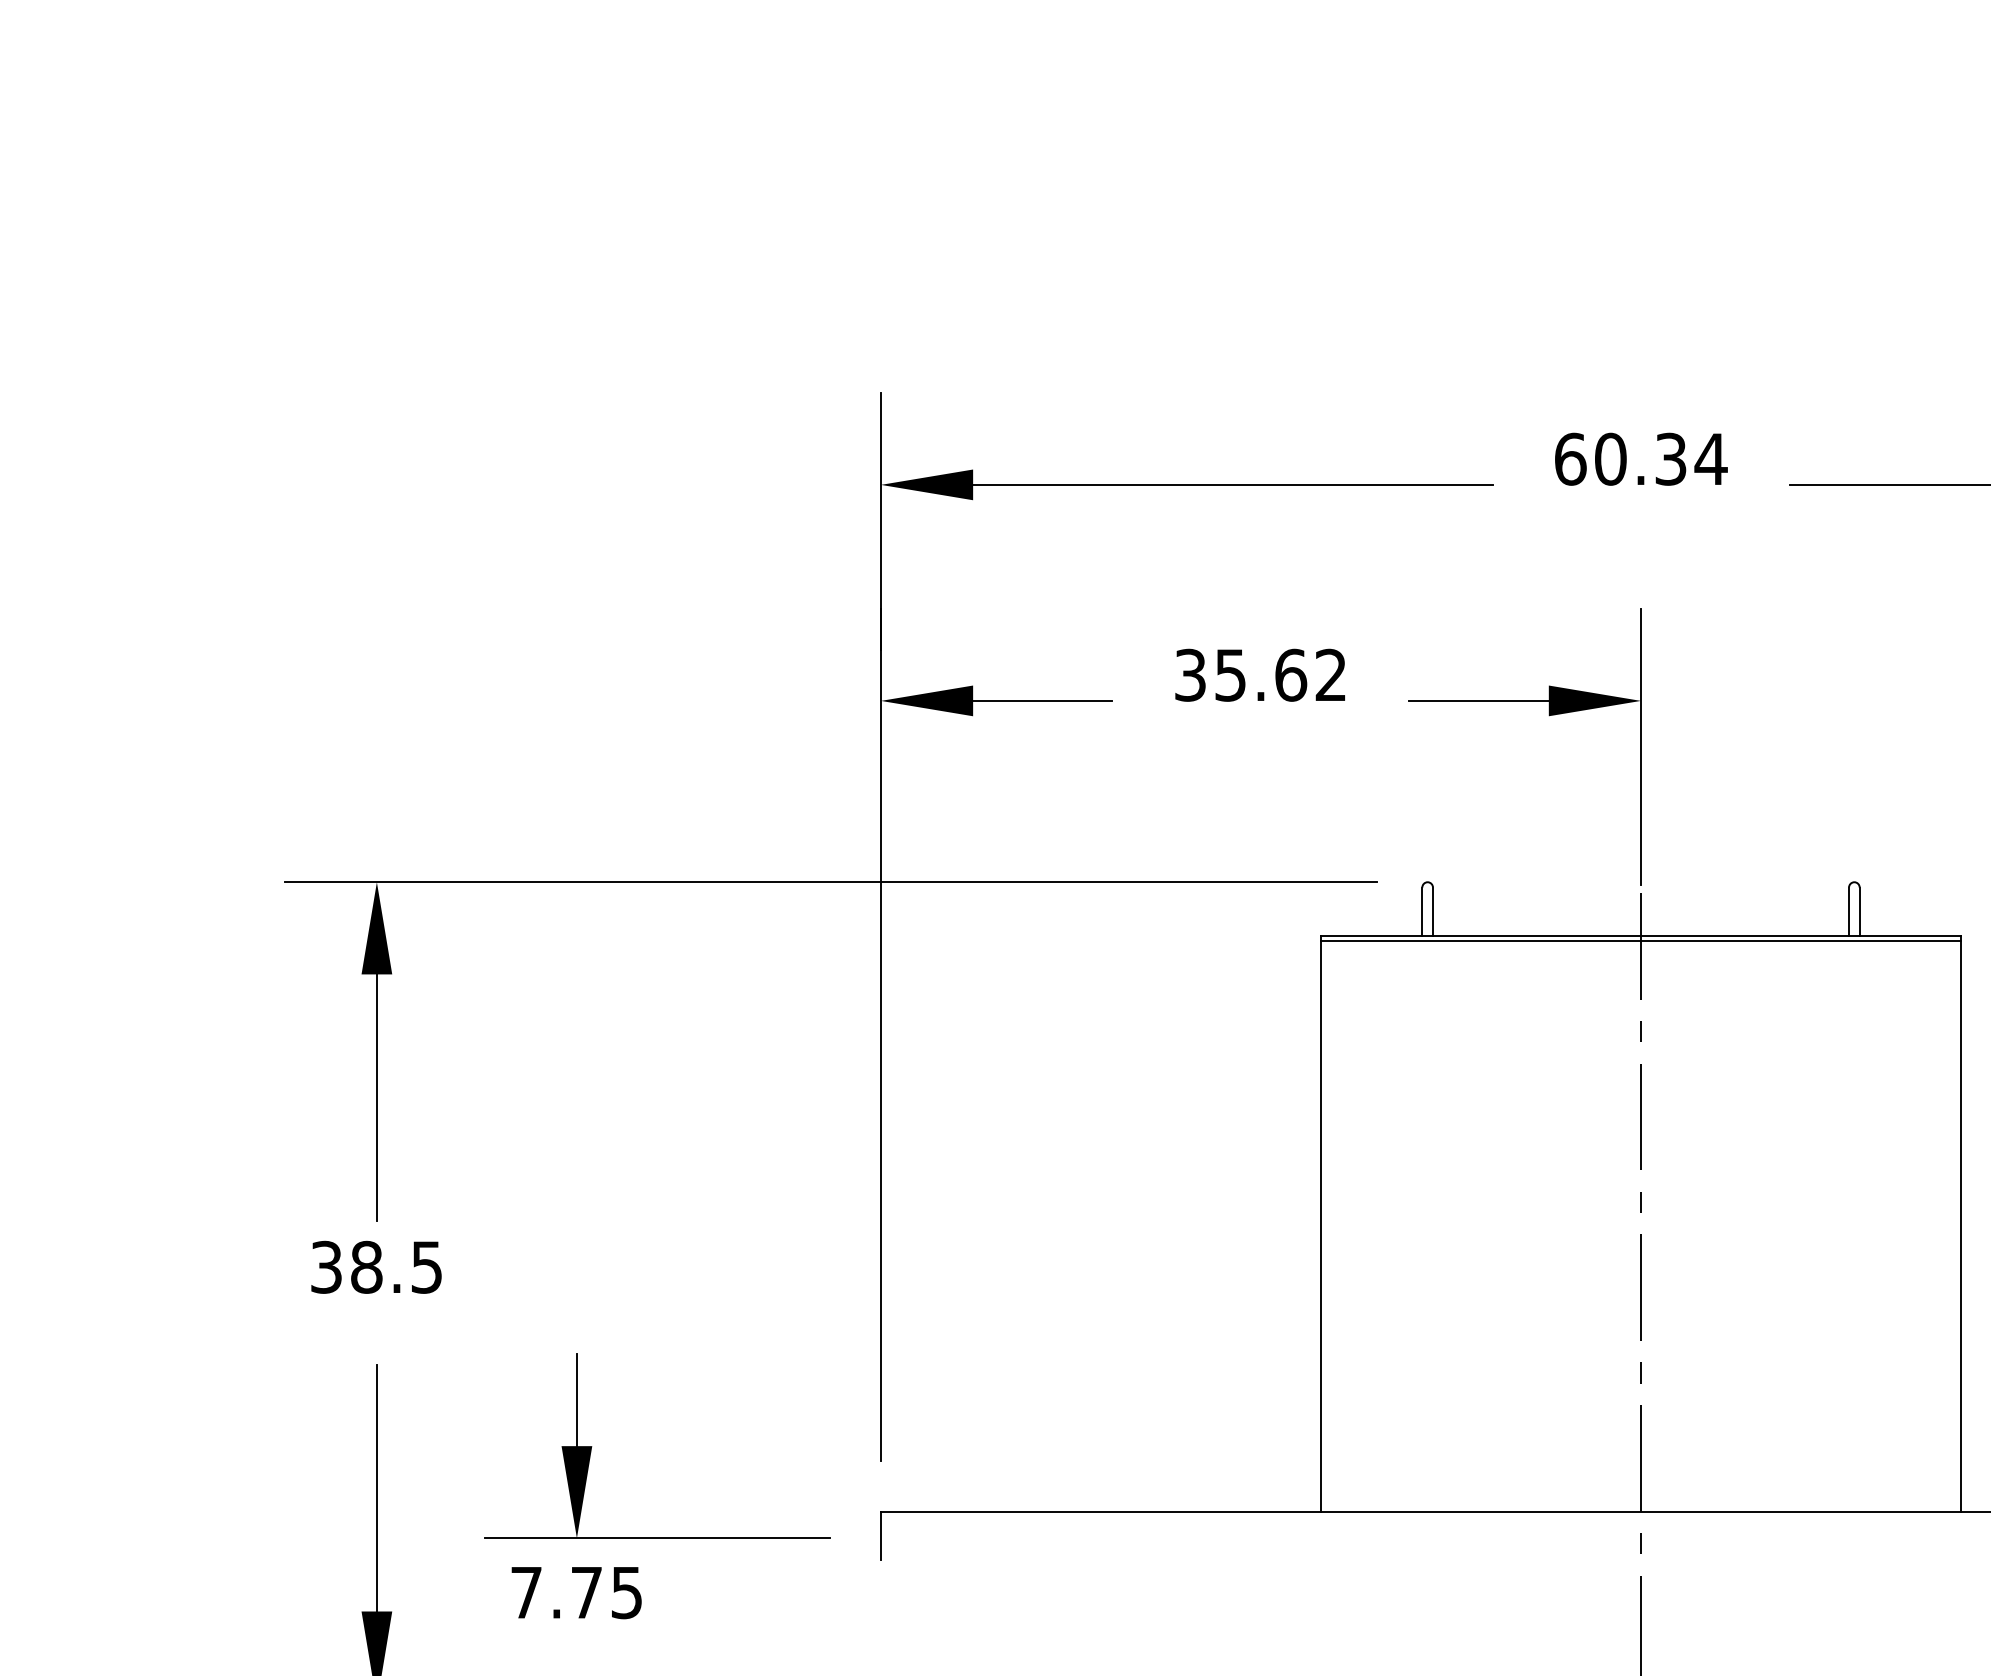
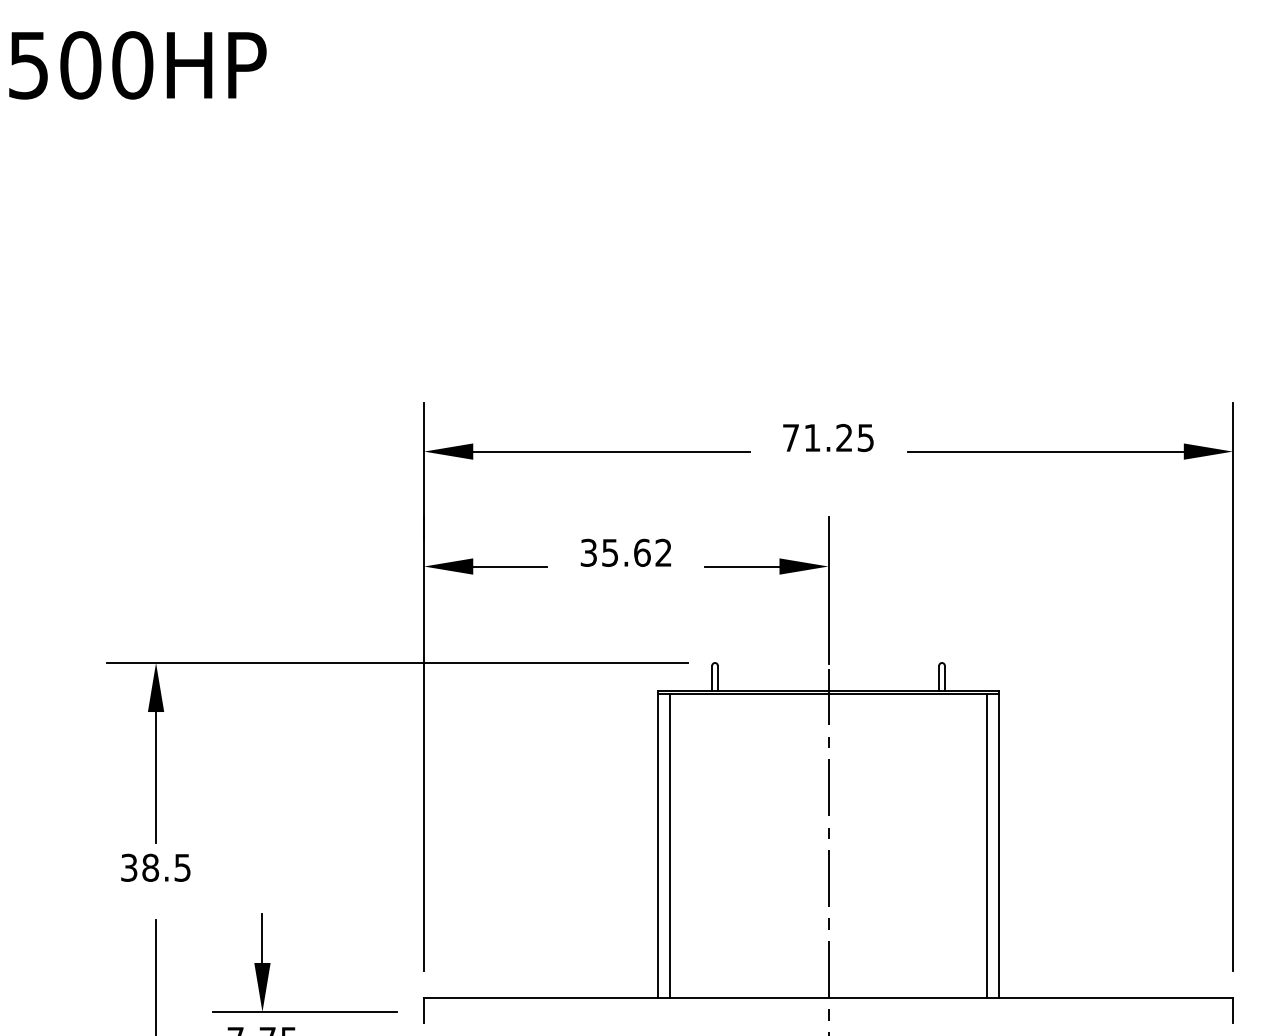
text: (1640, 460) -> (828, 438), 60.34 -> 71.25
line: (1342, 1225) -> (669, 845), added
line: (1939, 1225) -> (987, 845), added

